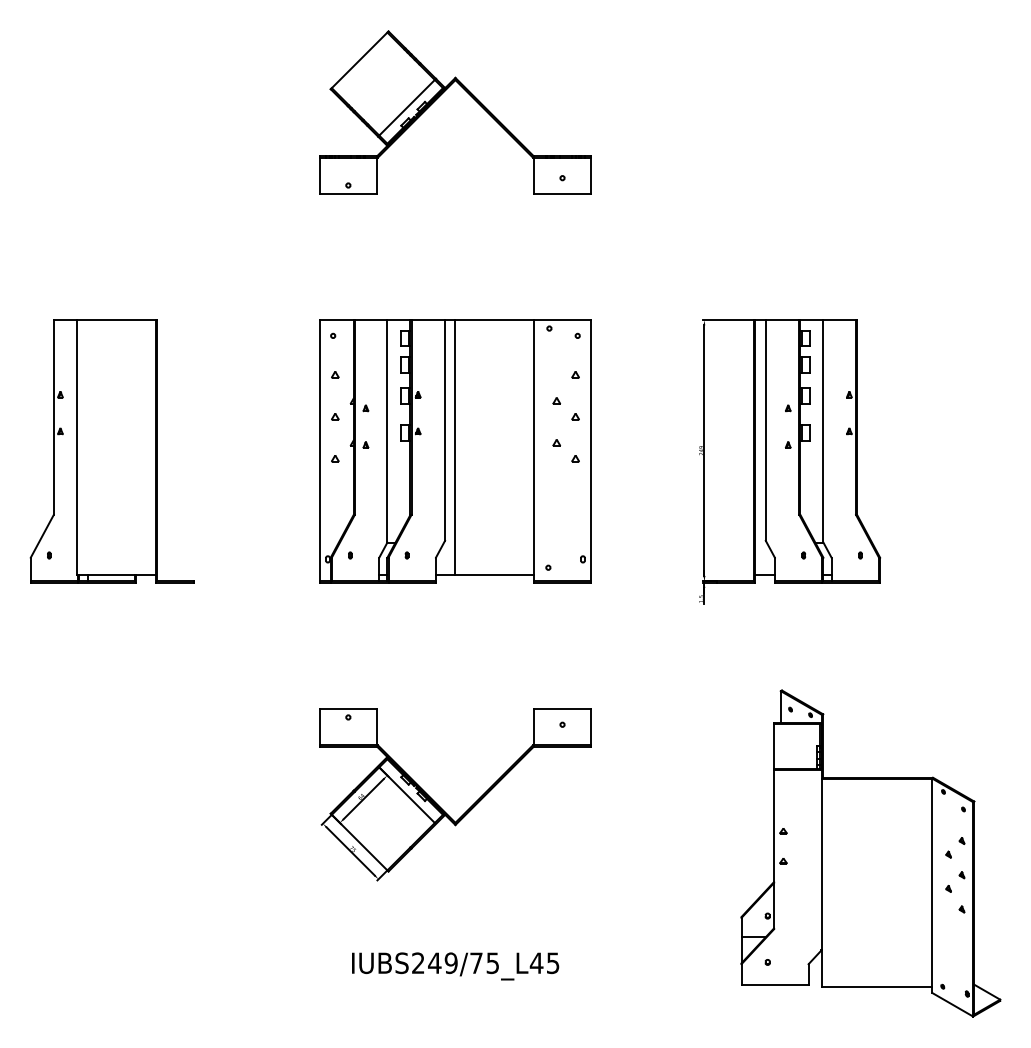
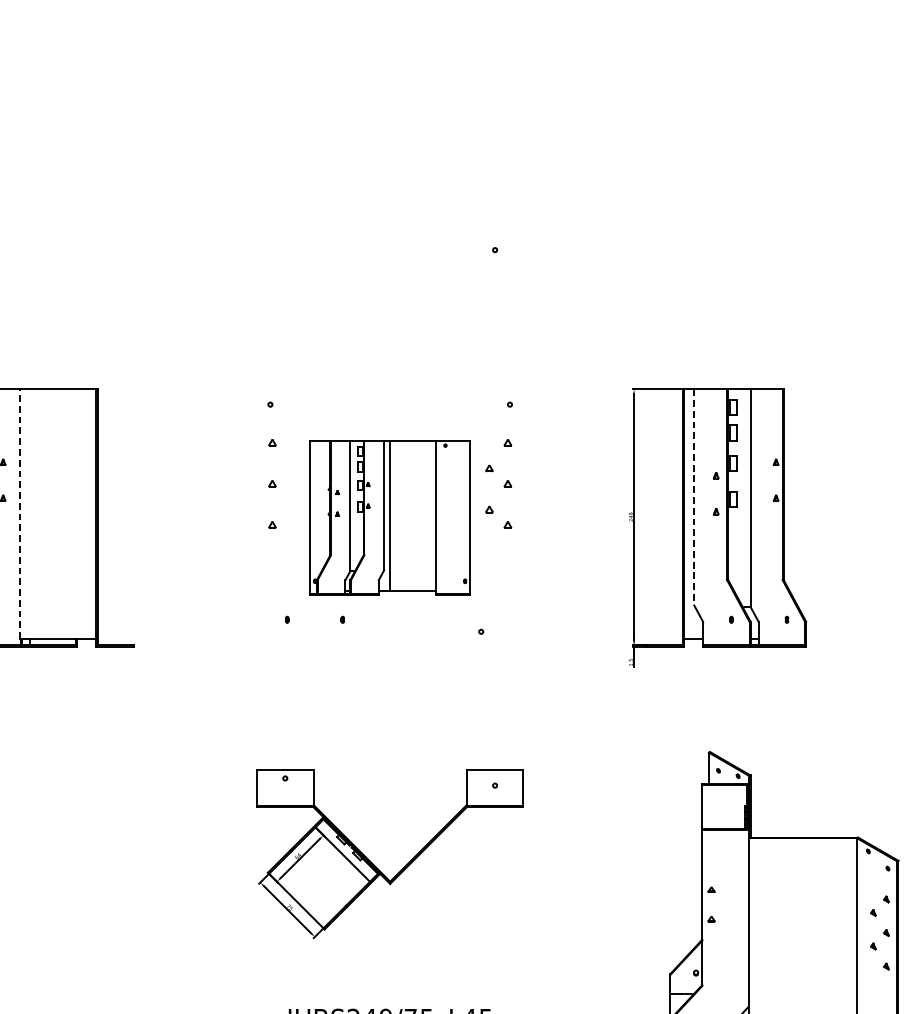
part: (440, 96) -> (375, 170), removed
line: (765, 431) -> (693, 498), solid -> dashed
line: (77, 447) -> (19, 513), solid -> dashed
part: (455, 451) -> (390, 517), size x0.6

